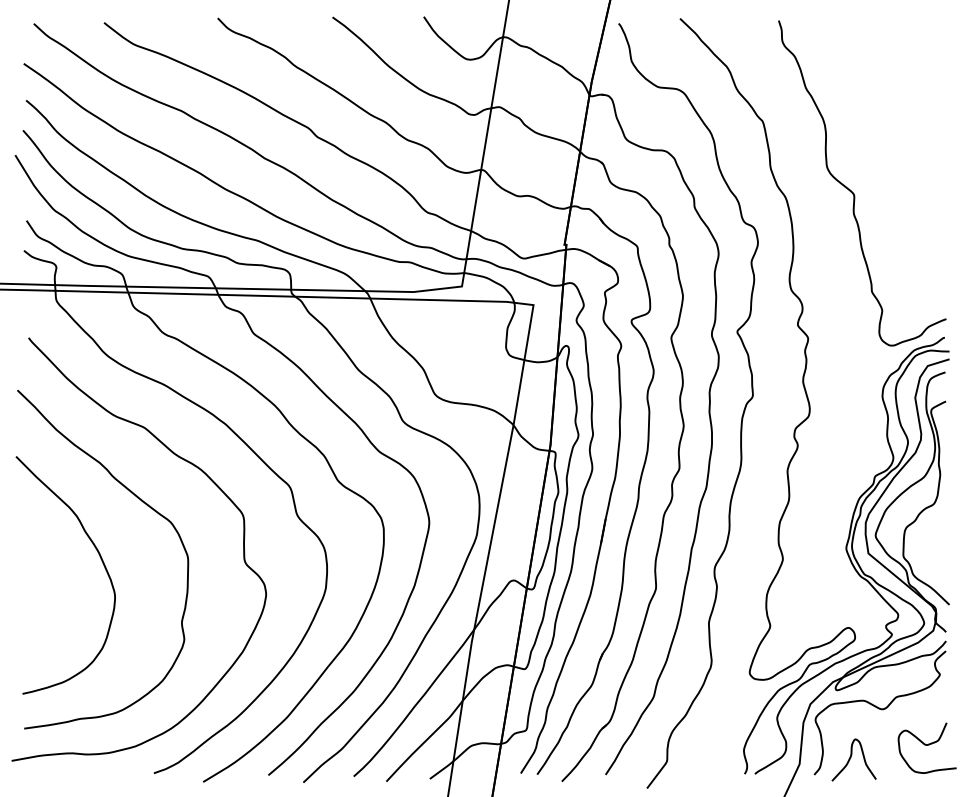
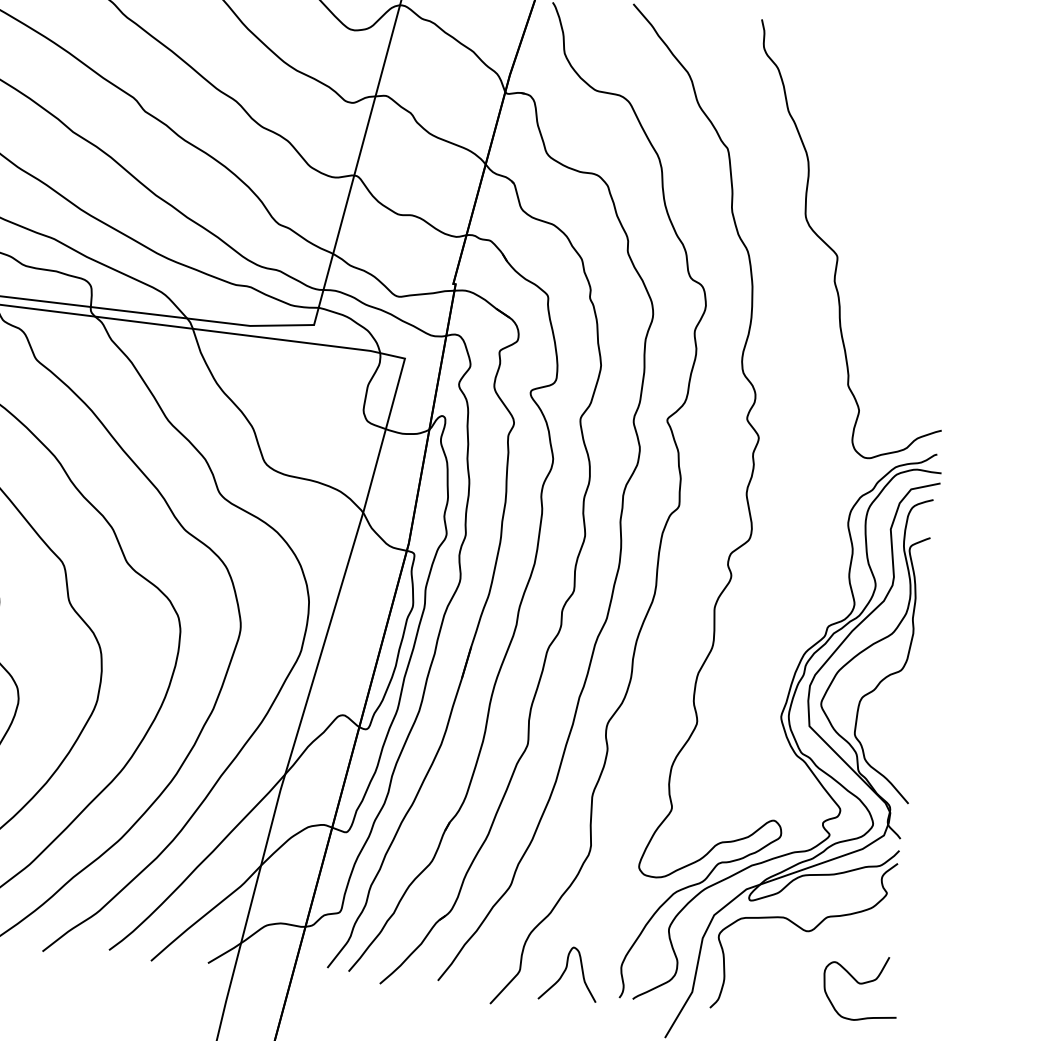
curve: (851, 757) -> (566, 970), moved

